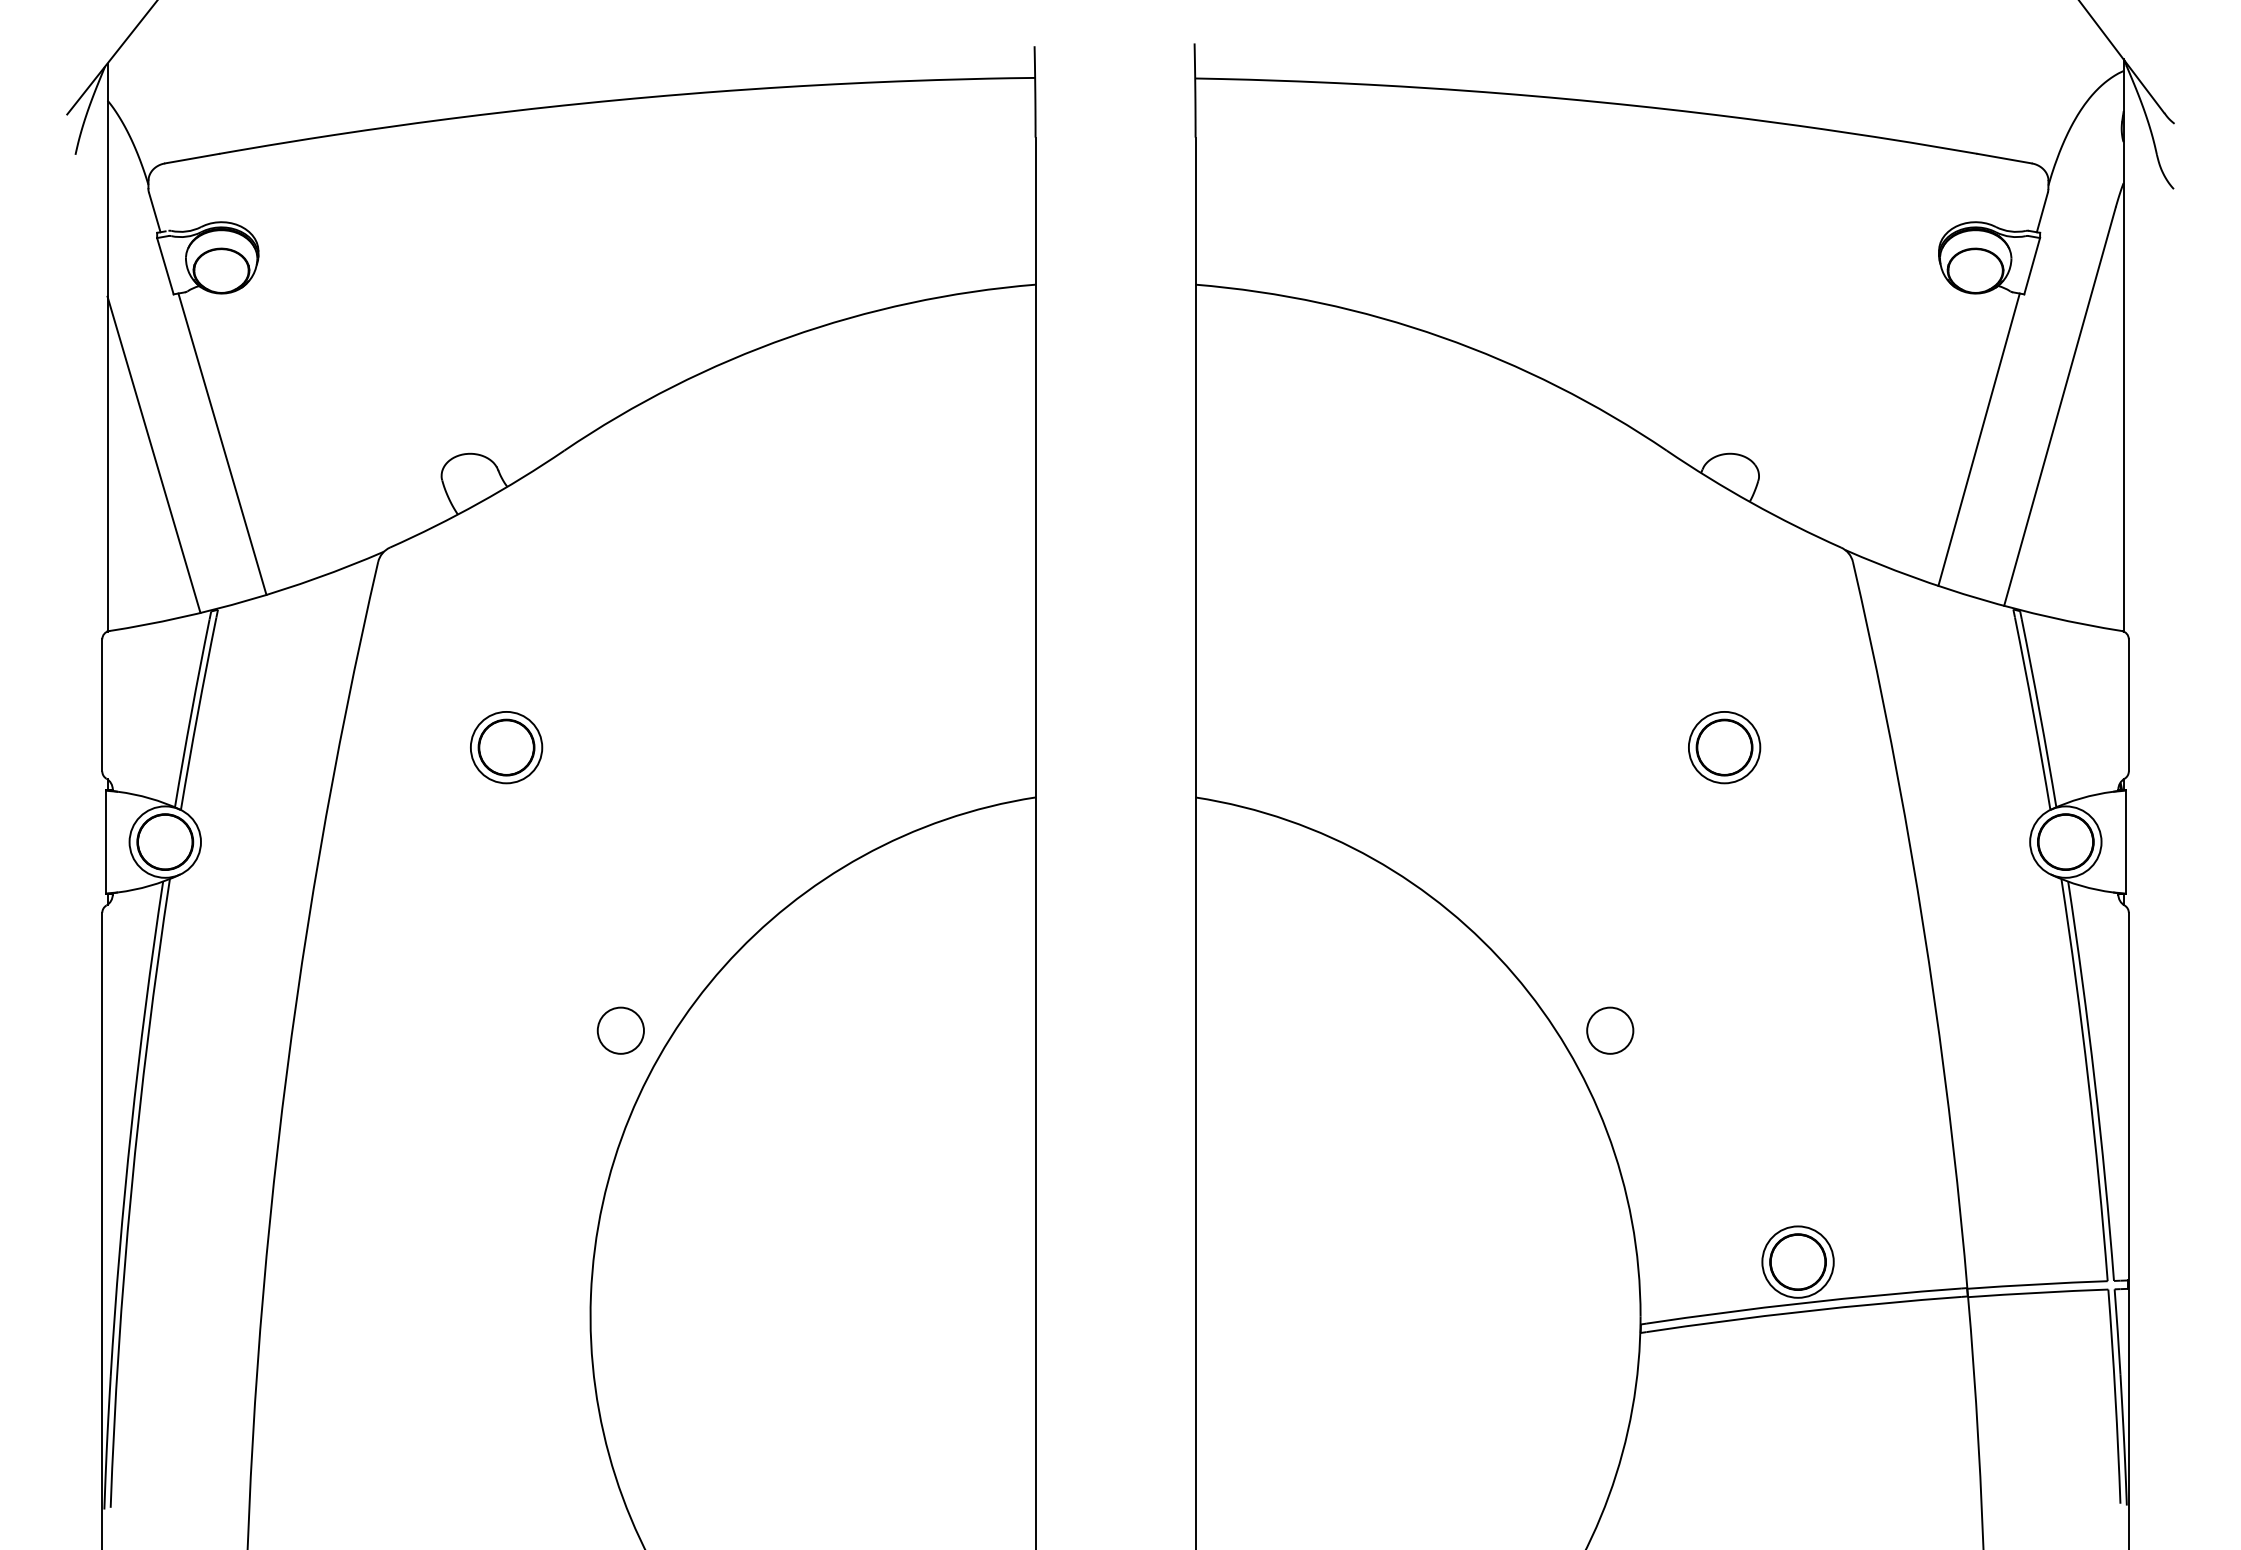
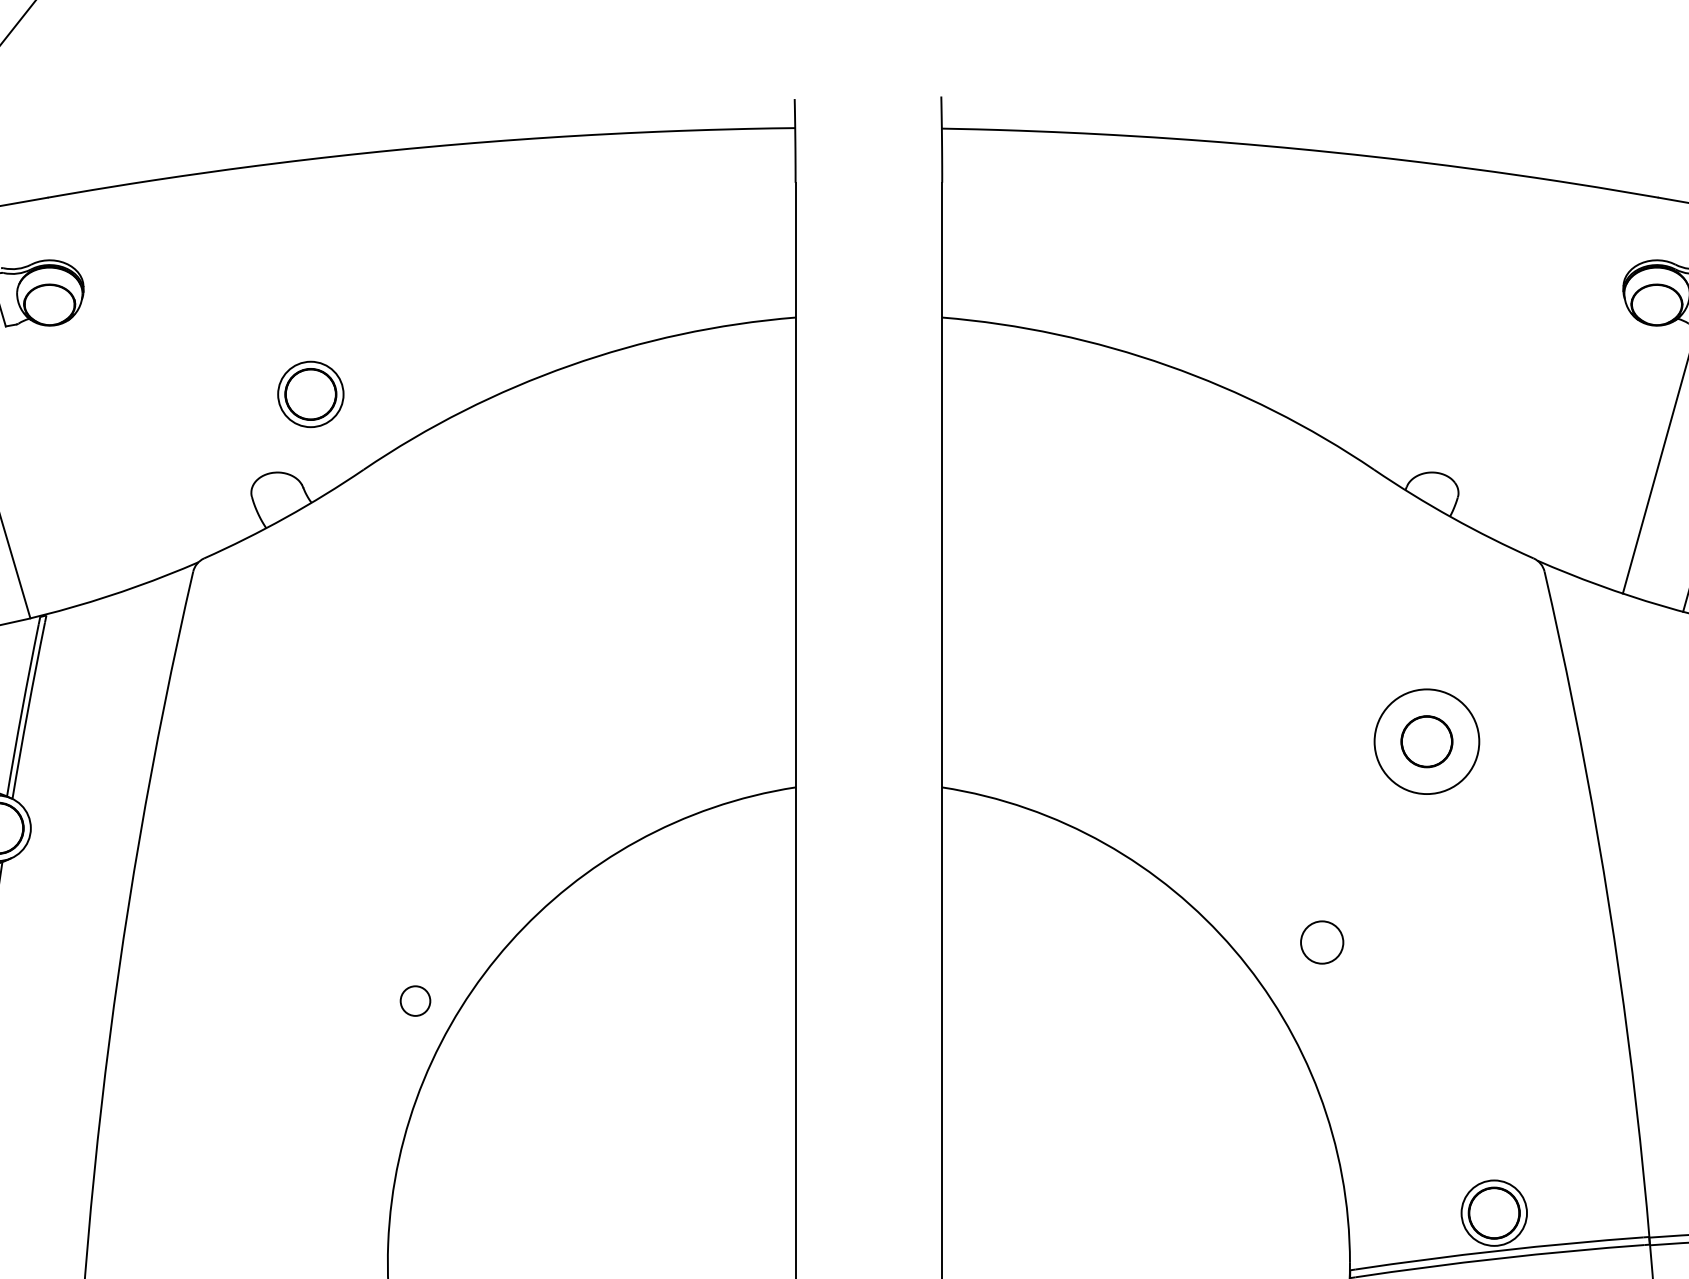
line: (222, 443) -> (50, 463), removed
part: (506, 747) -> (310, 394), moved
circle: (1724, 747) -> (1426, 741), size x1.6
circle: (620, 1030) -> (415, 1000), size x0.7
circle: (1610, 1030) -> (1322, 942), moved

